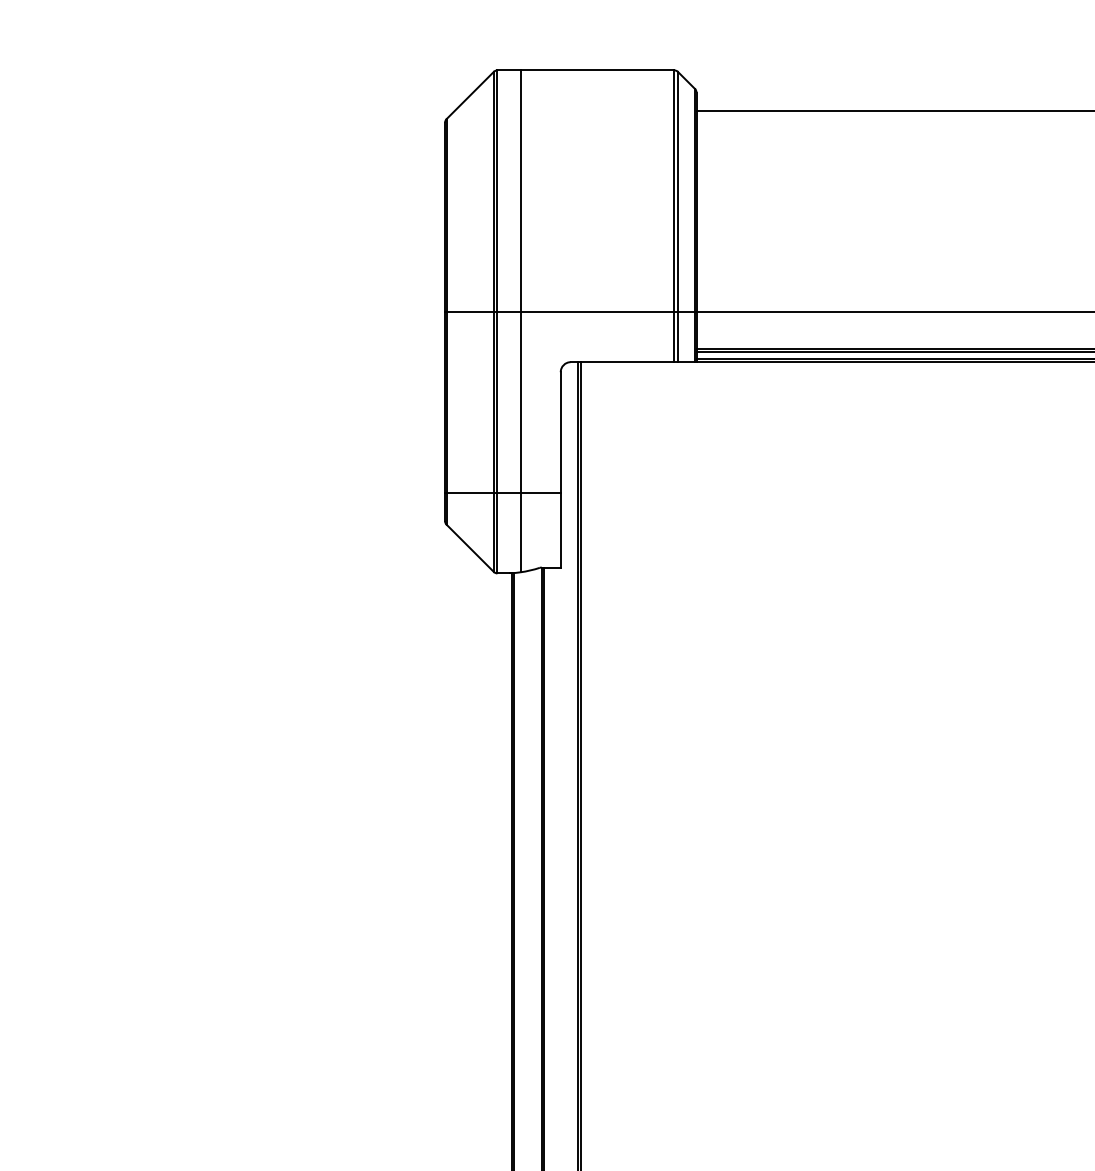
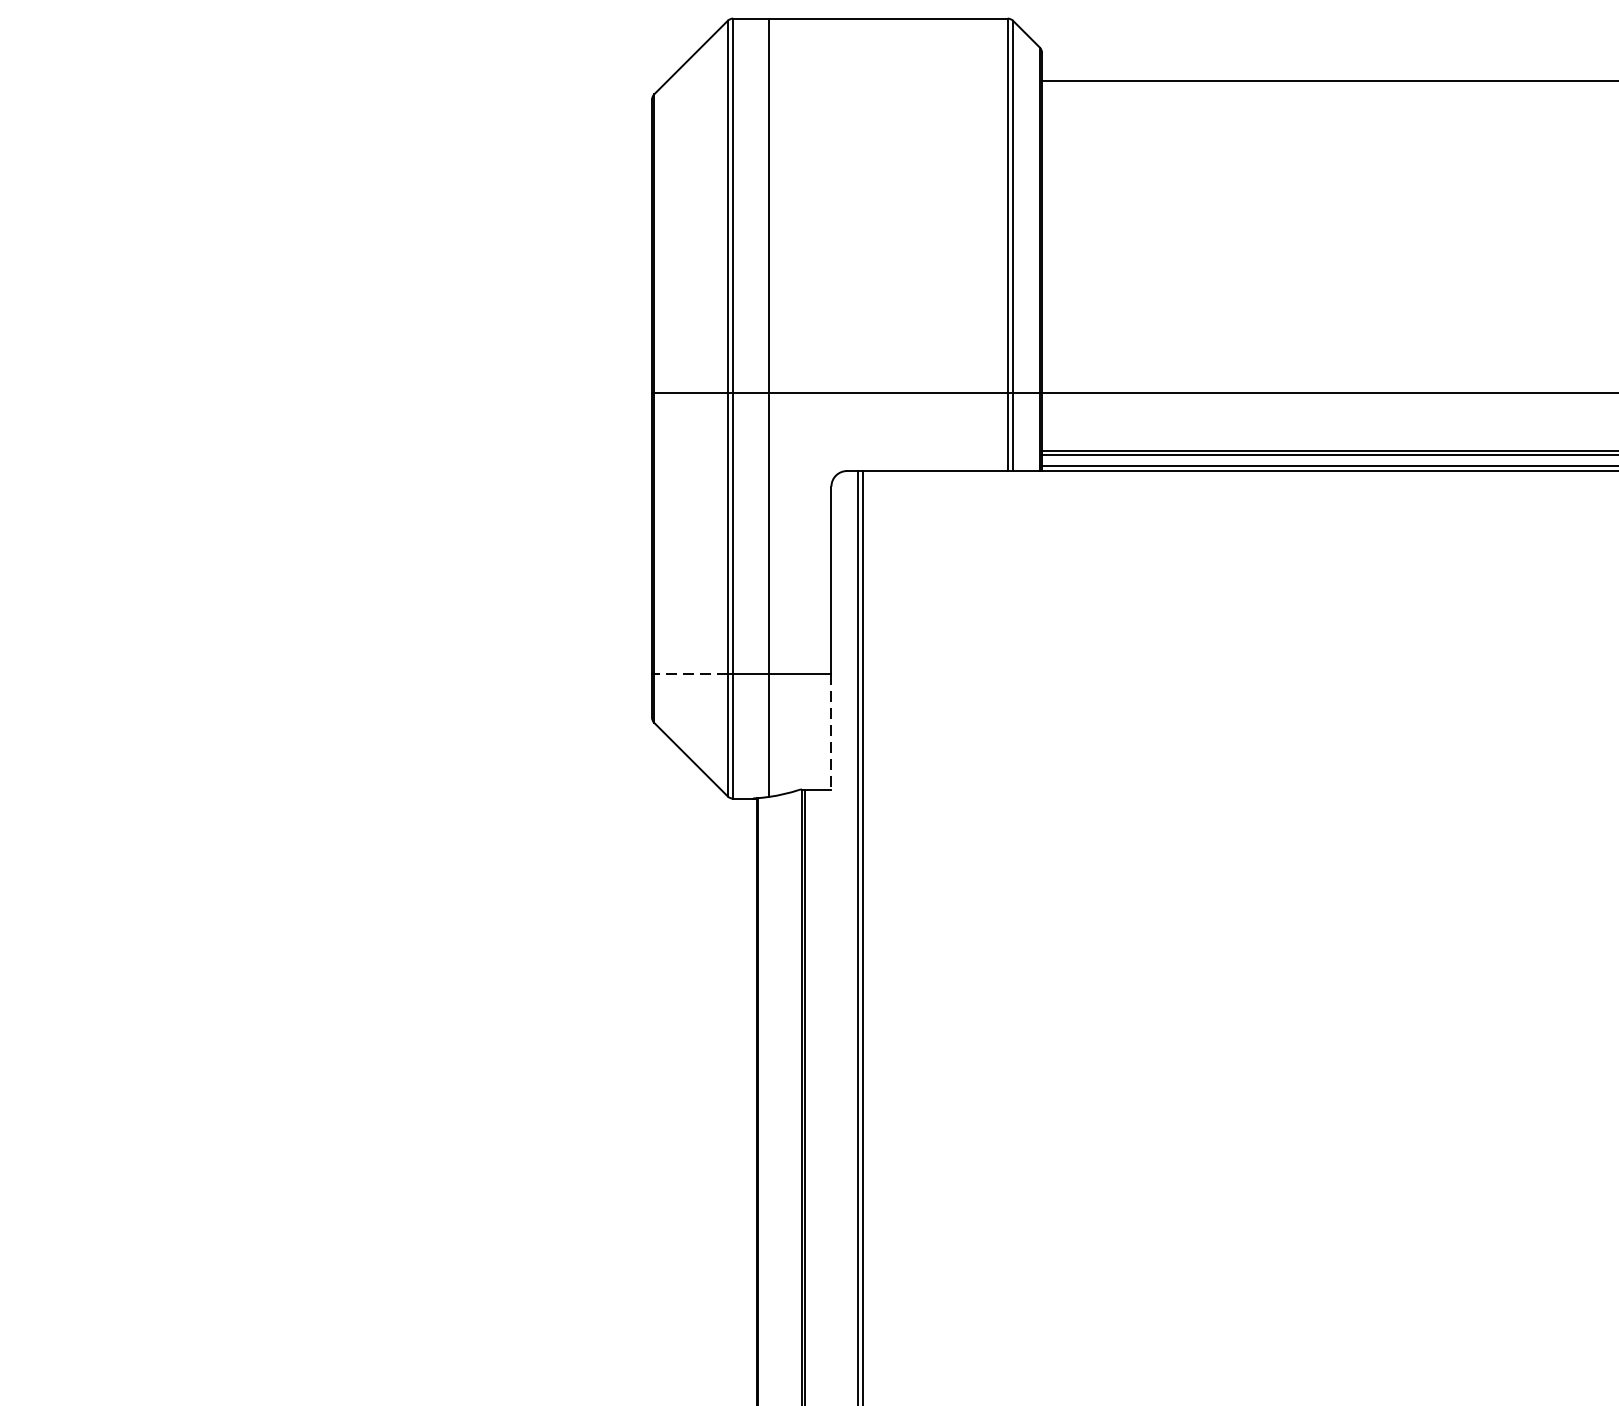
line: (470, 492) -> (691, 673), solid -> dashed
line: (560, 530) -> (831, 732), solid -> dashed

